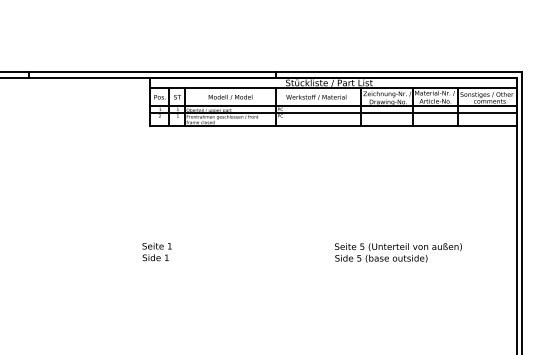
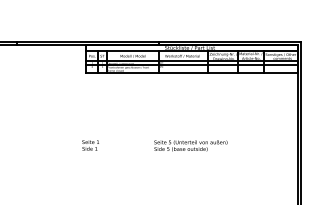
text: (397, 252) -> (190, 145), moved

